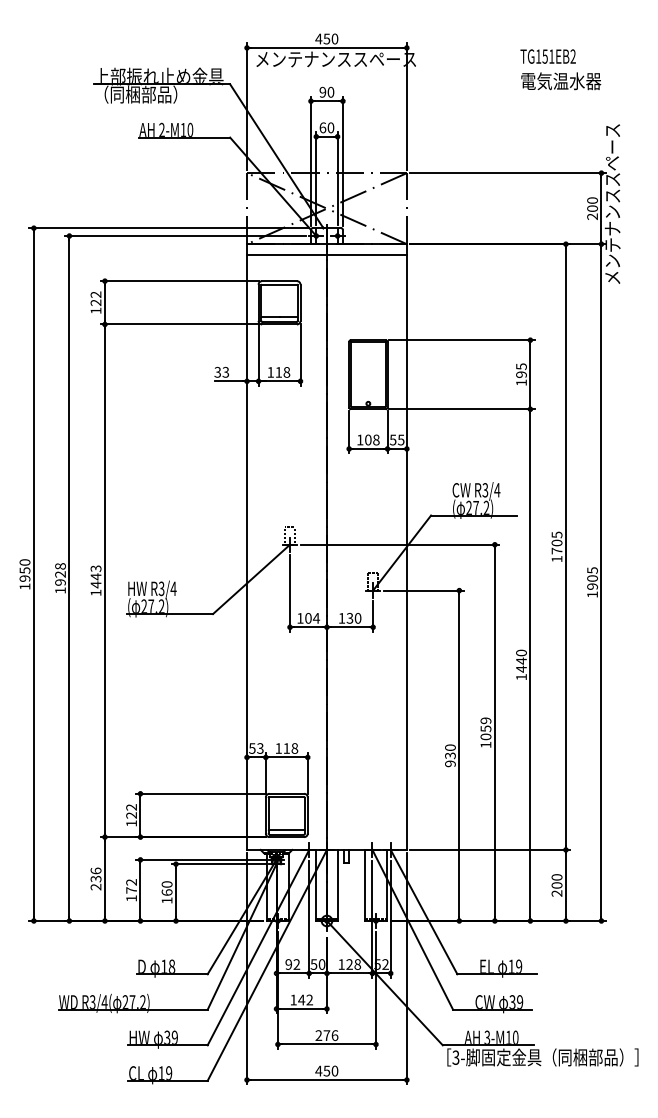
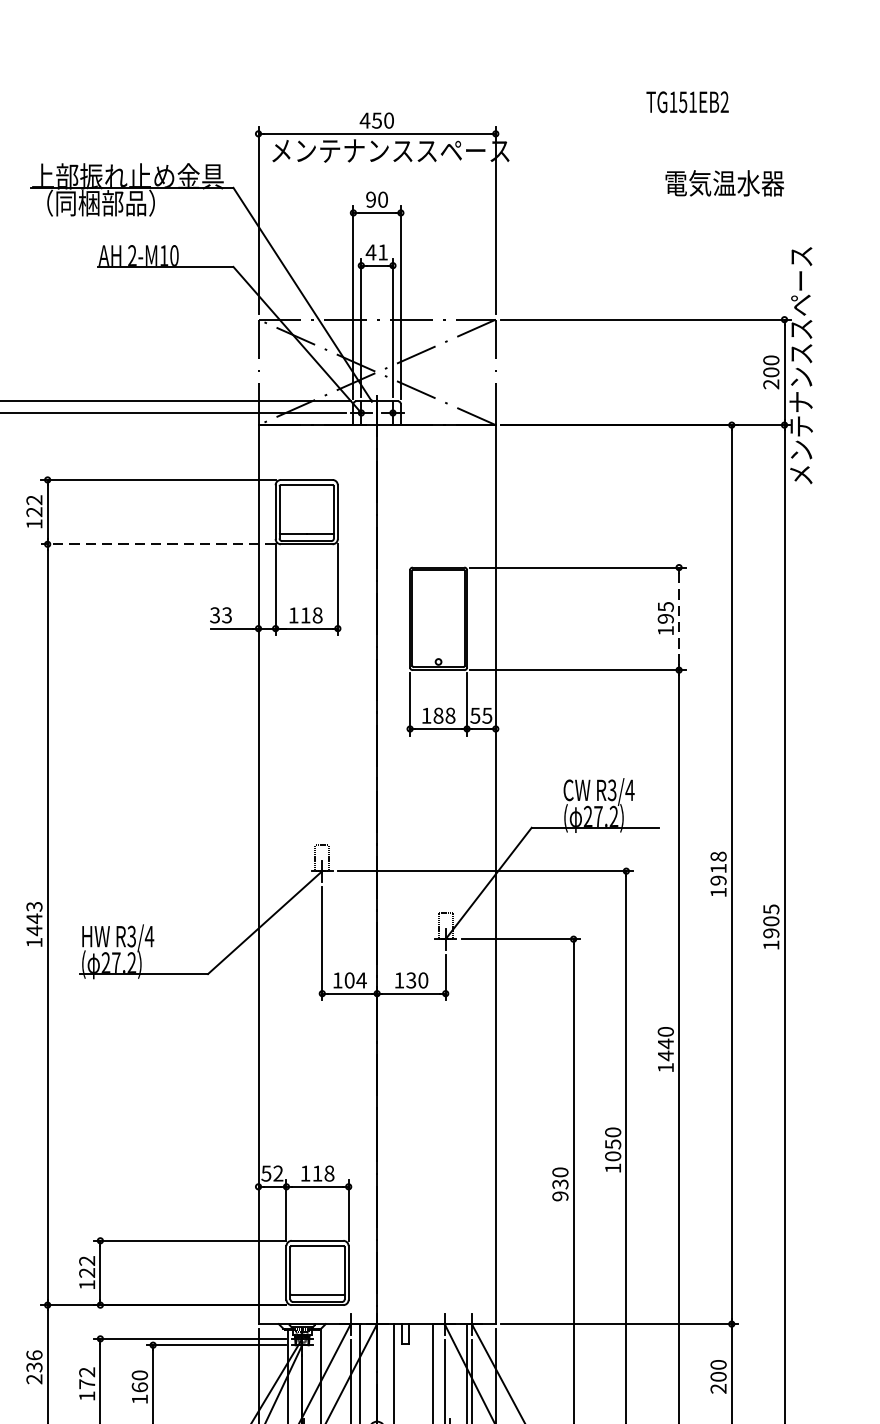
text: (547, 56) -> (686, 102), moved
text: (326, 127) -> (376, 251), 60 -> 41
line: (326, 254) -> (376, 440), removed
line: (179, 324) -> (158, 544), solid -> dashed
line: (530, 374) -> (679, 618), solid -> dashed
text: (368, 440) -> (438, 716), 108 -> 188
text: (556, 542) -> (717, 867), 1705 -> 1918
text: (485, 720) -> (612, 1132), 1059 -> 1050
text: (260, 748) -> (278, 1173), 53 -> 52

